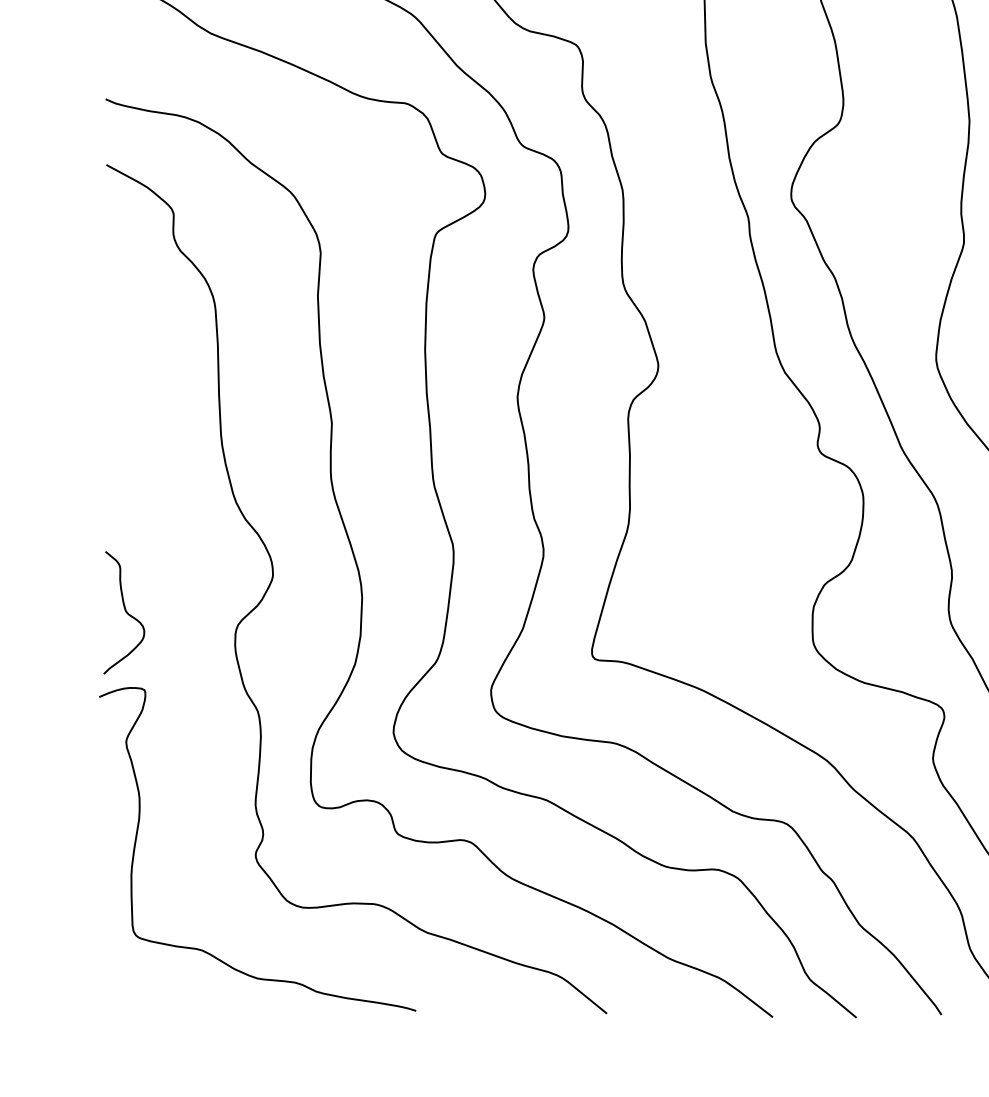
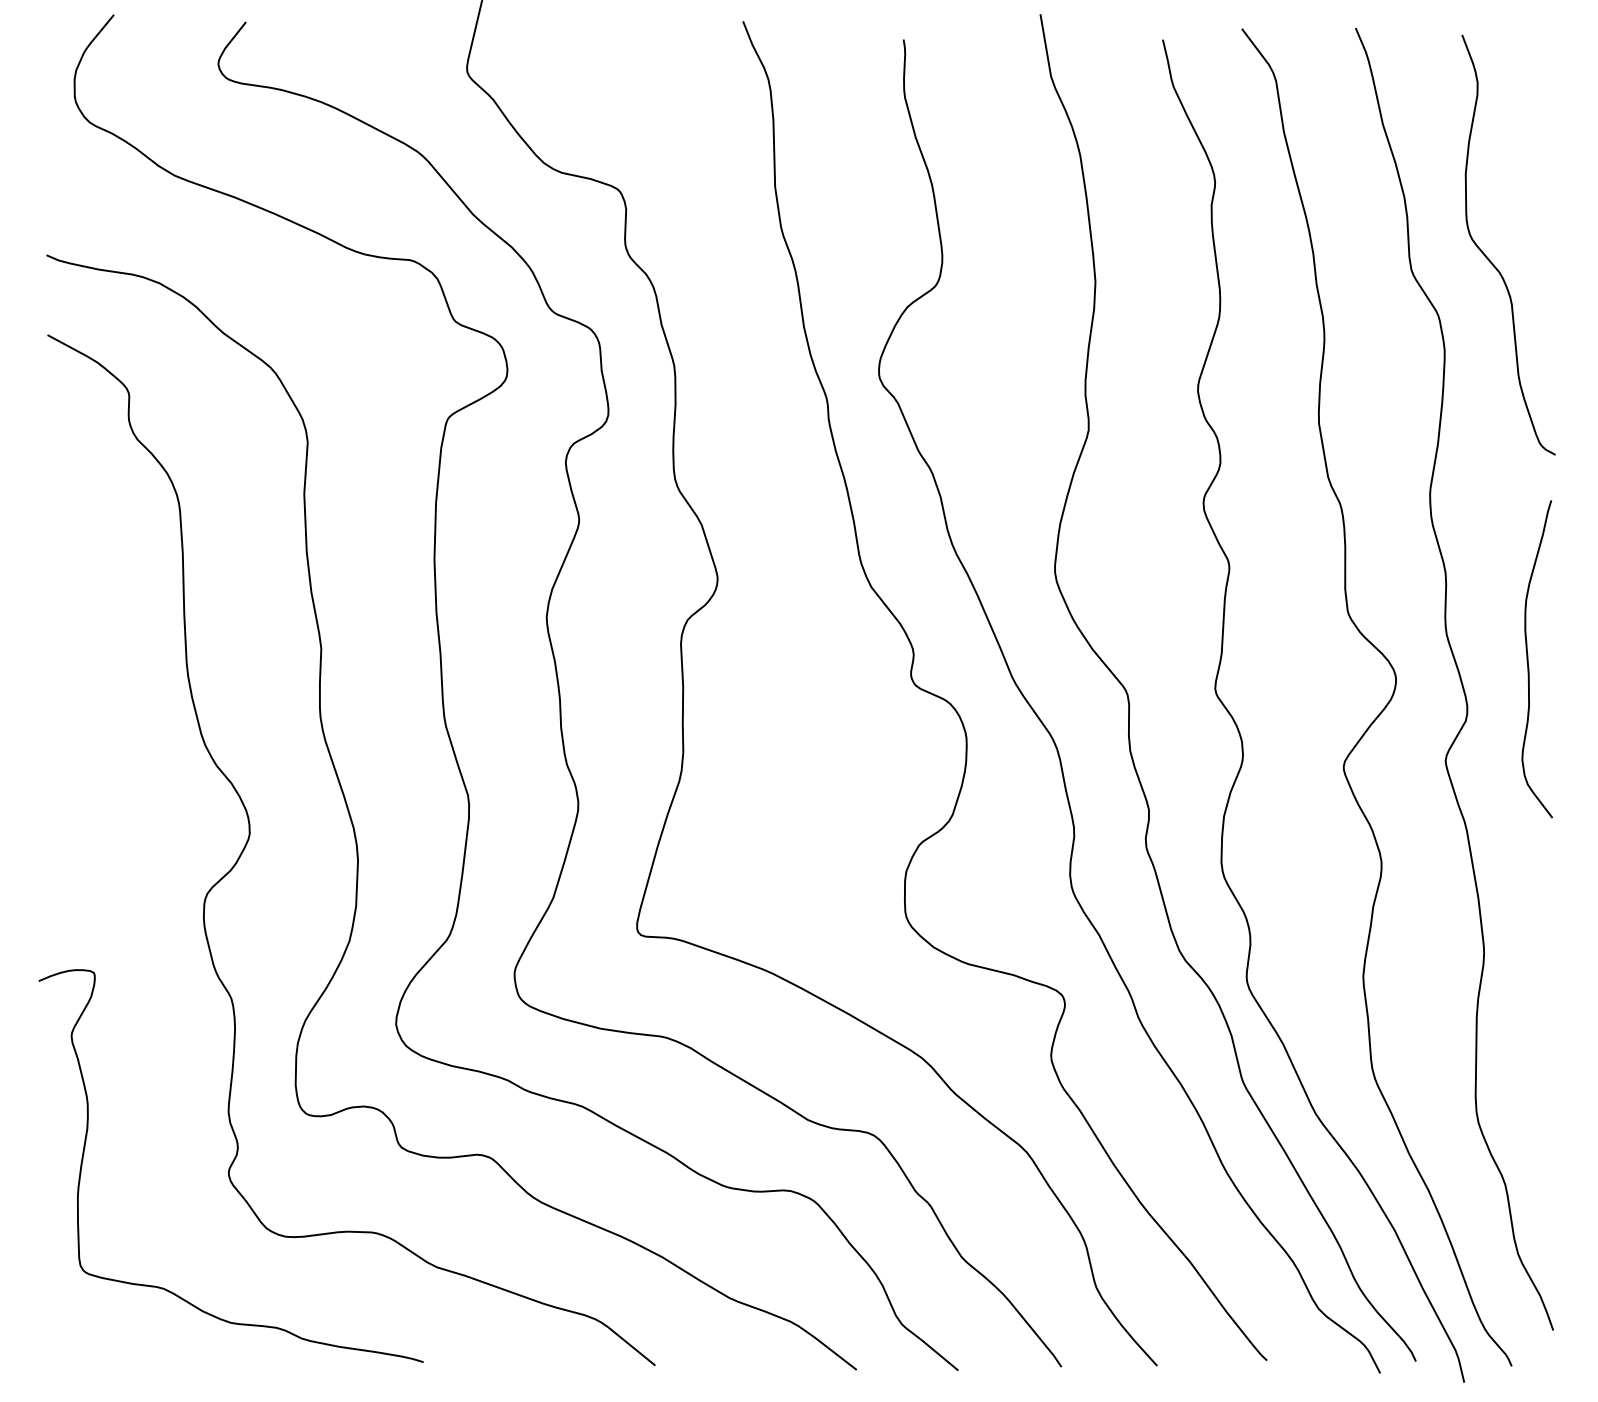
curve: (125, 611) -> (70, 877), removed

